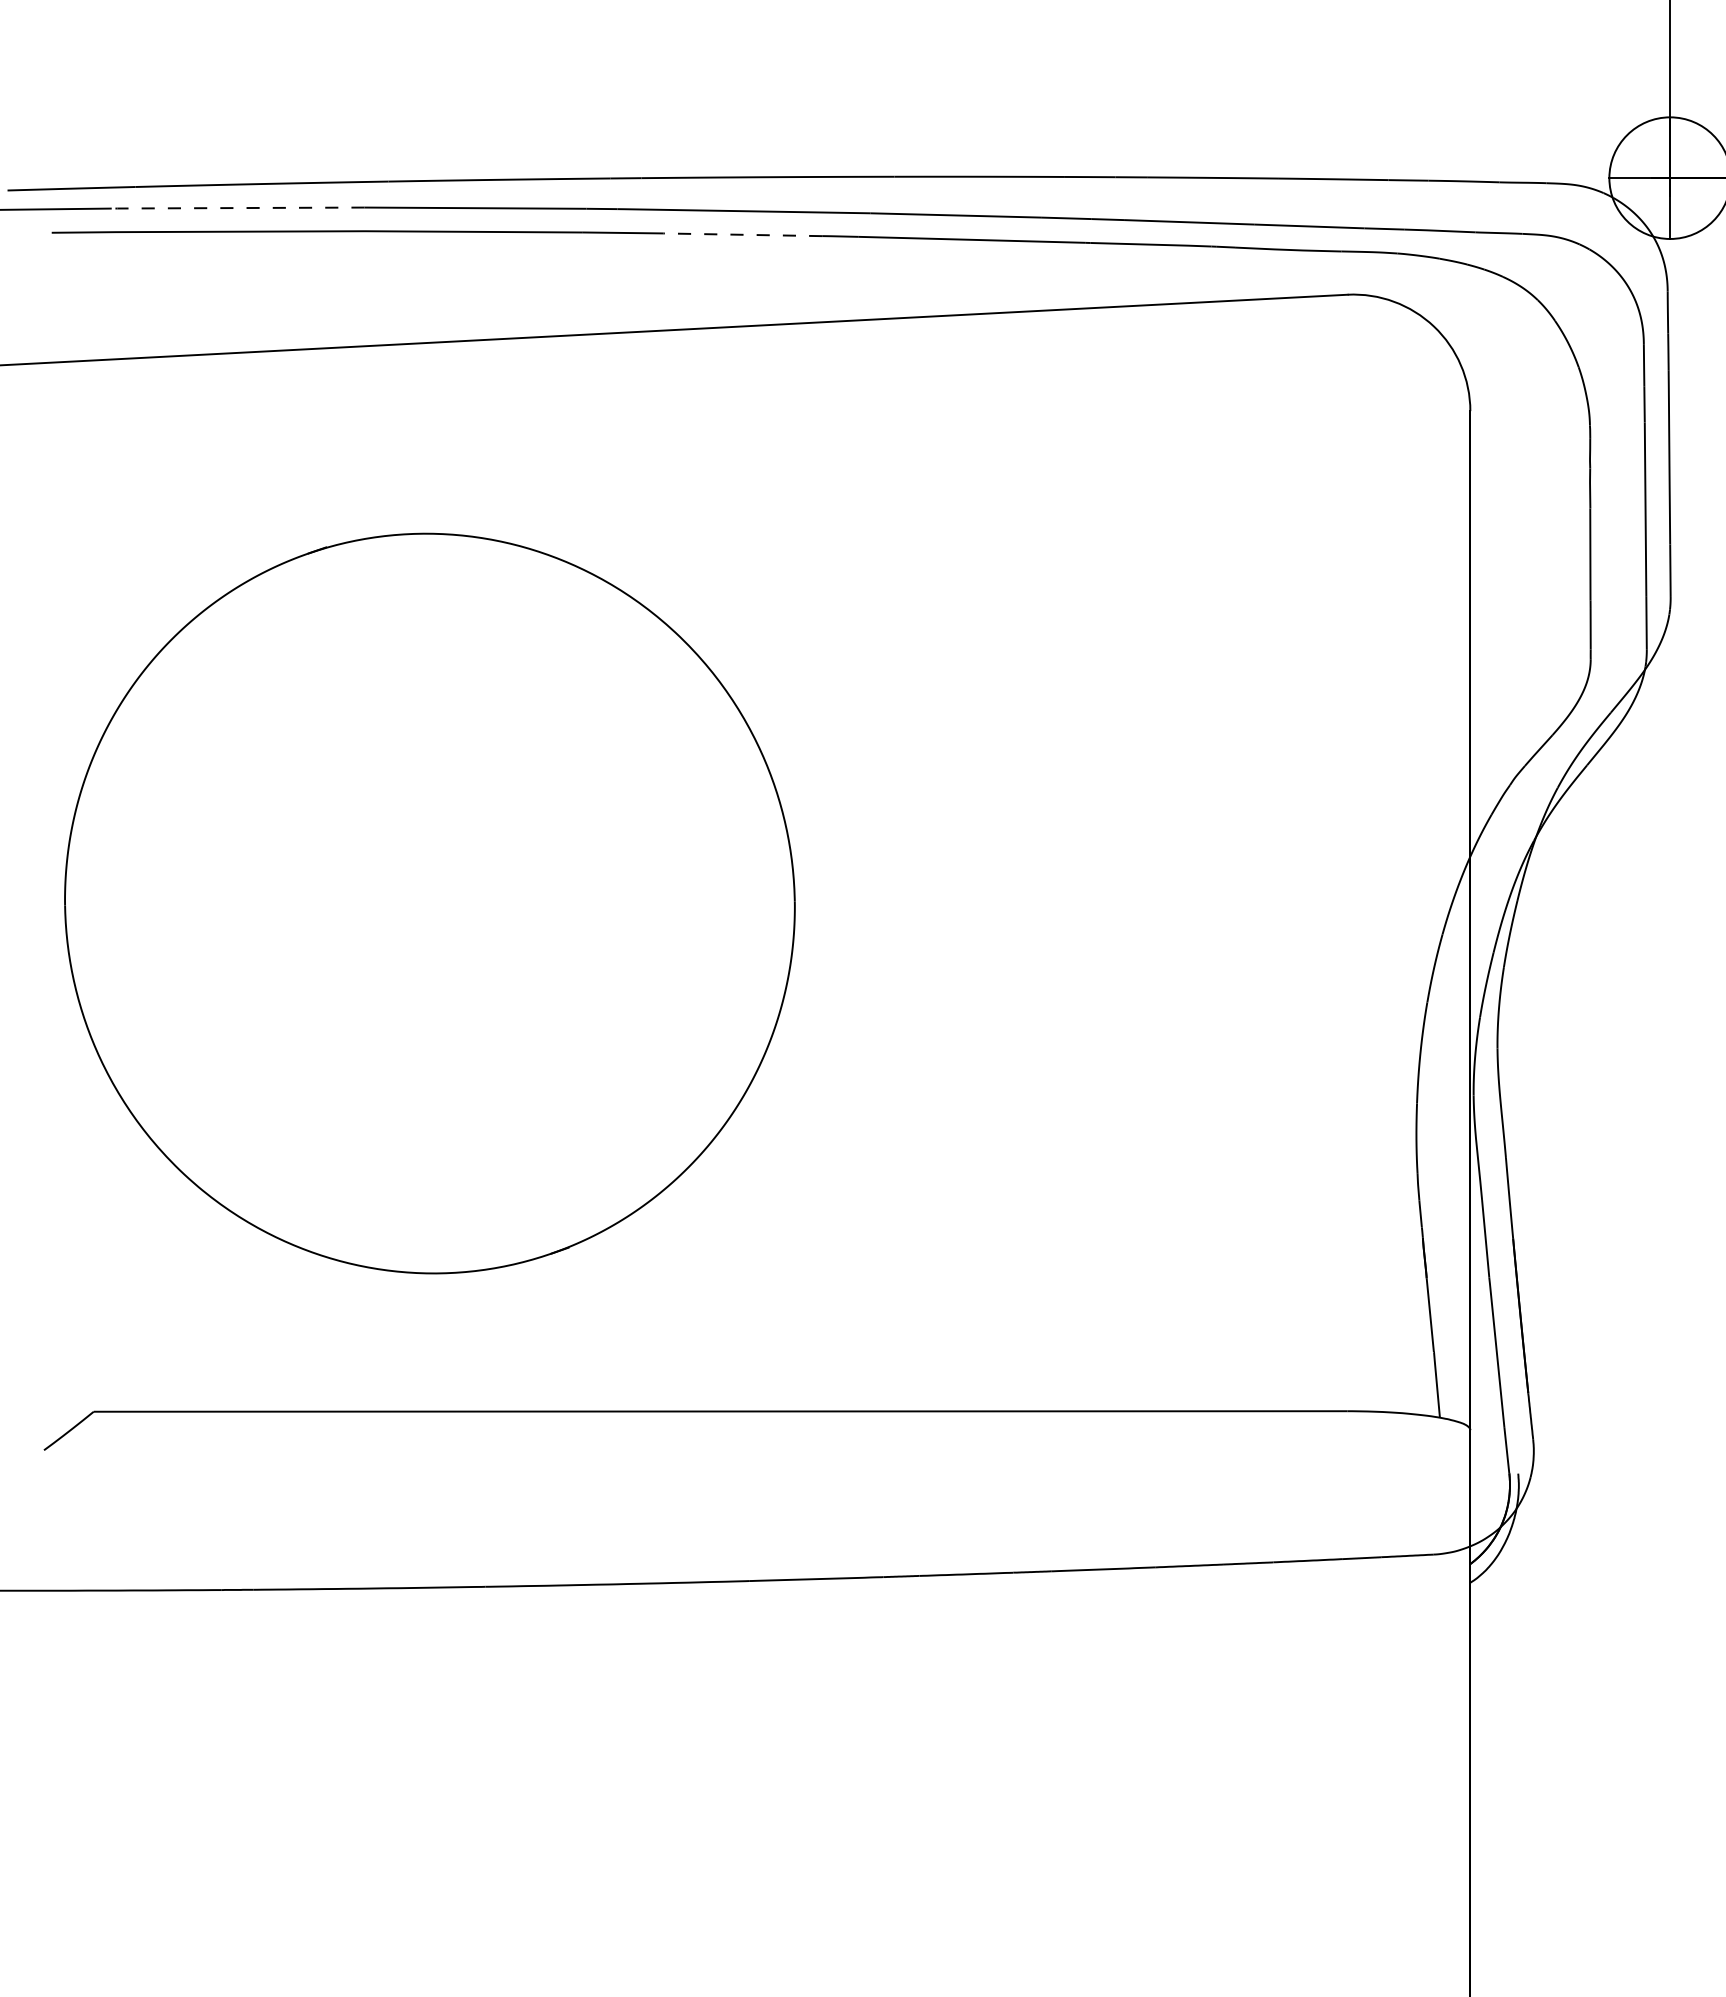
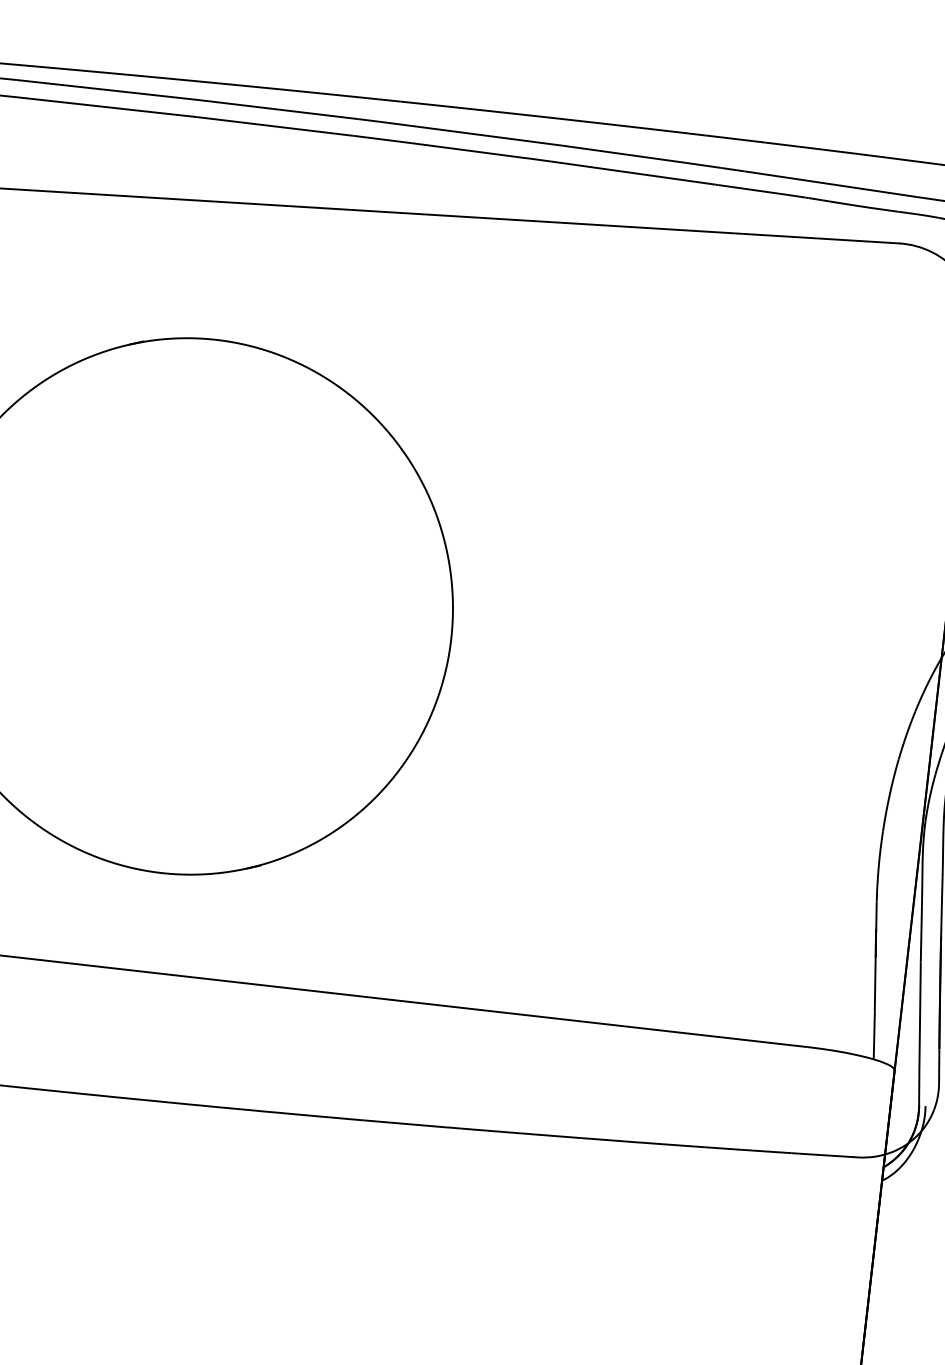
line: (237, 208) -> (107, 90), dashed -> solid
line: (742, 234) -> (468, 150), dashed -> solid

